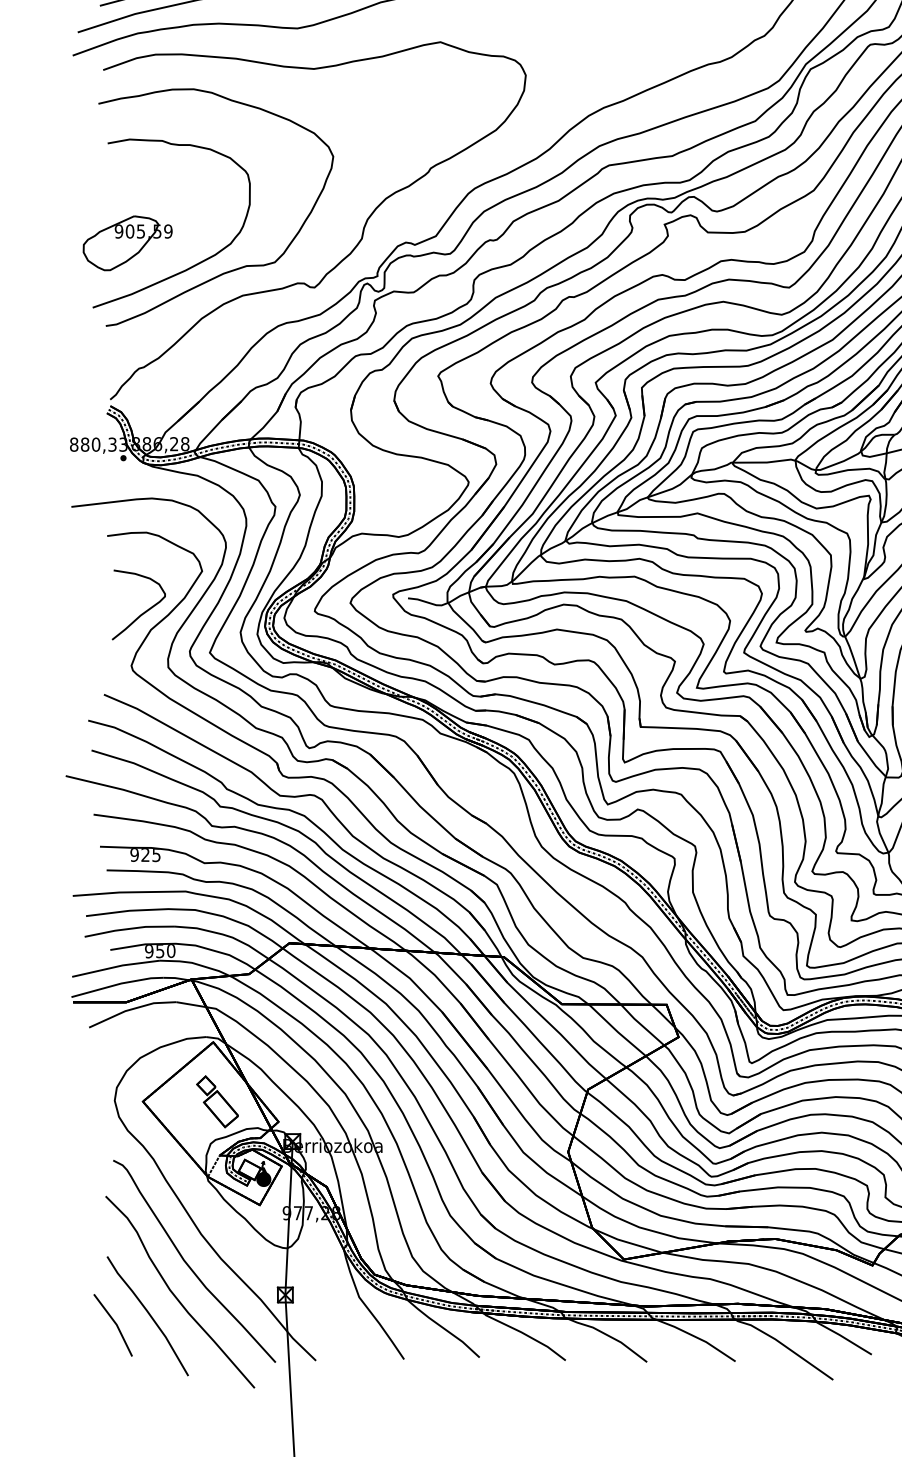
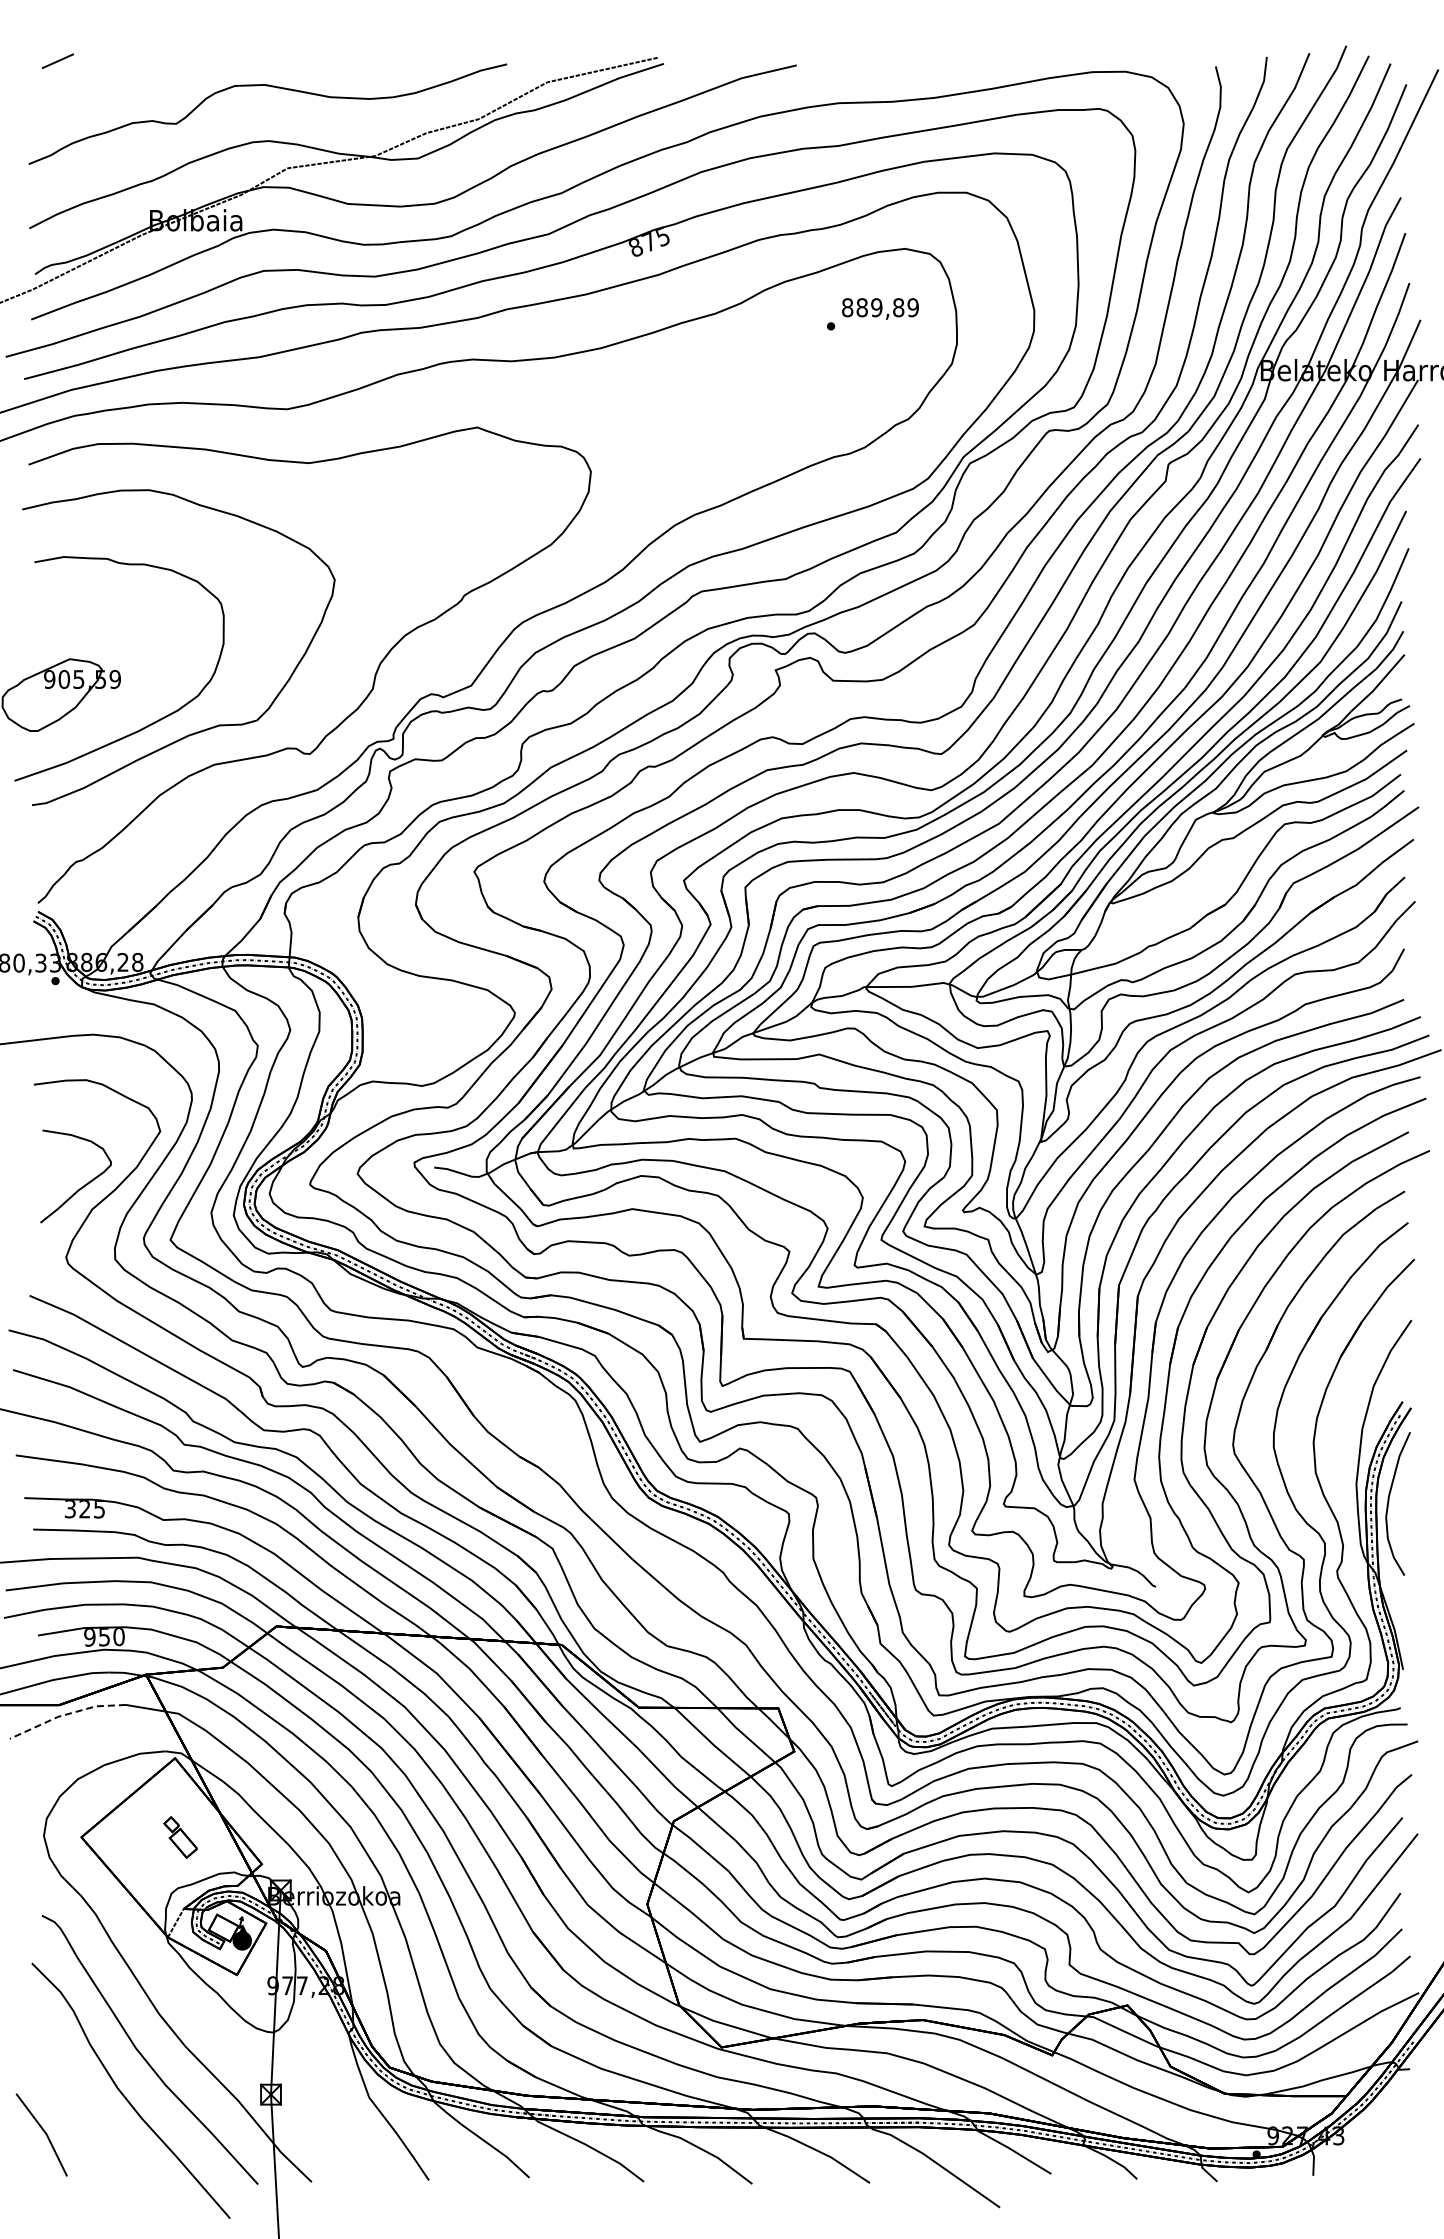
text: (134, 855) -> (70, 1509), 925 -> 325
line: (131, 1009) -> (66, 1714), solid -> dashed
part: (217, 1101) -> (180, 1837), size x0.6
curve: (148, 1315) -> (89, 2121), removed

